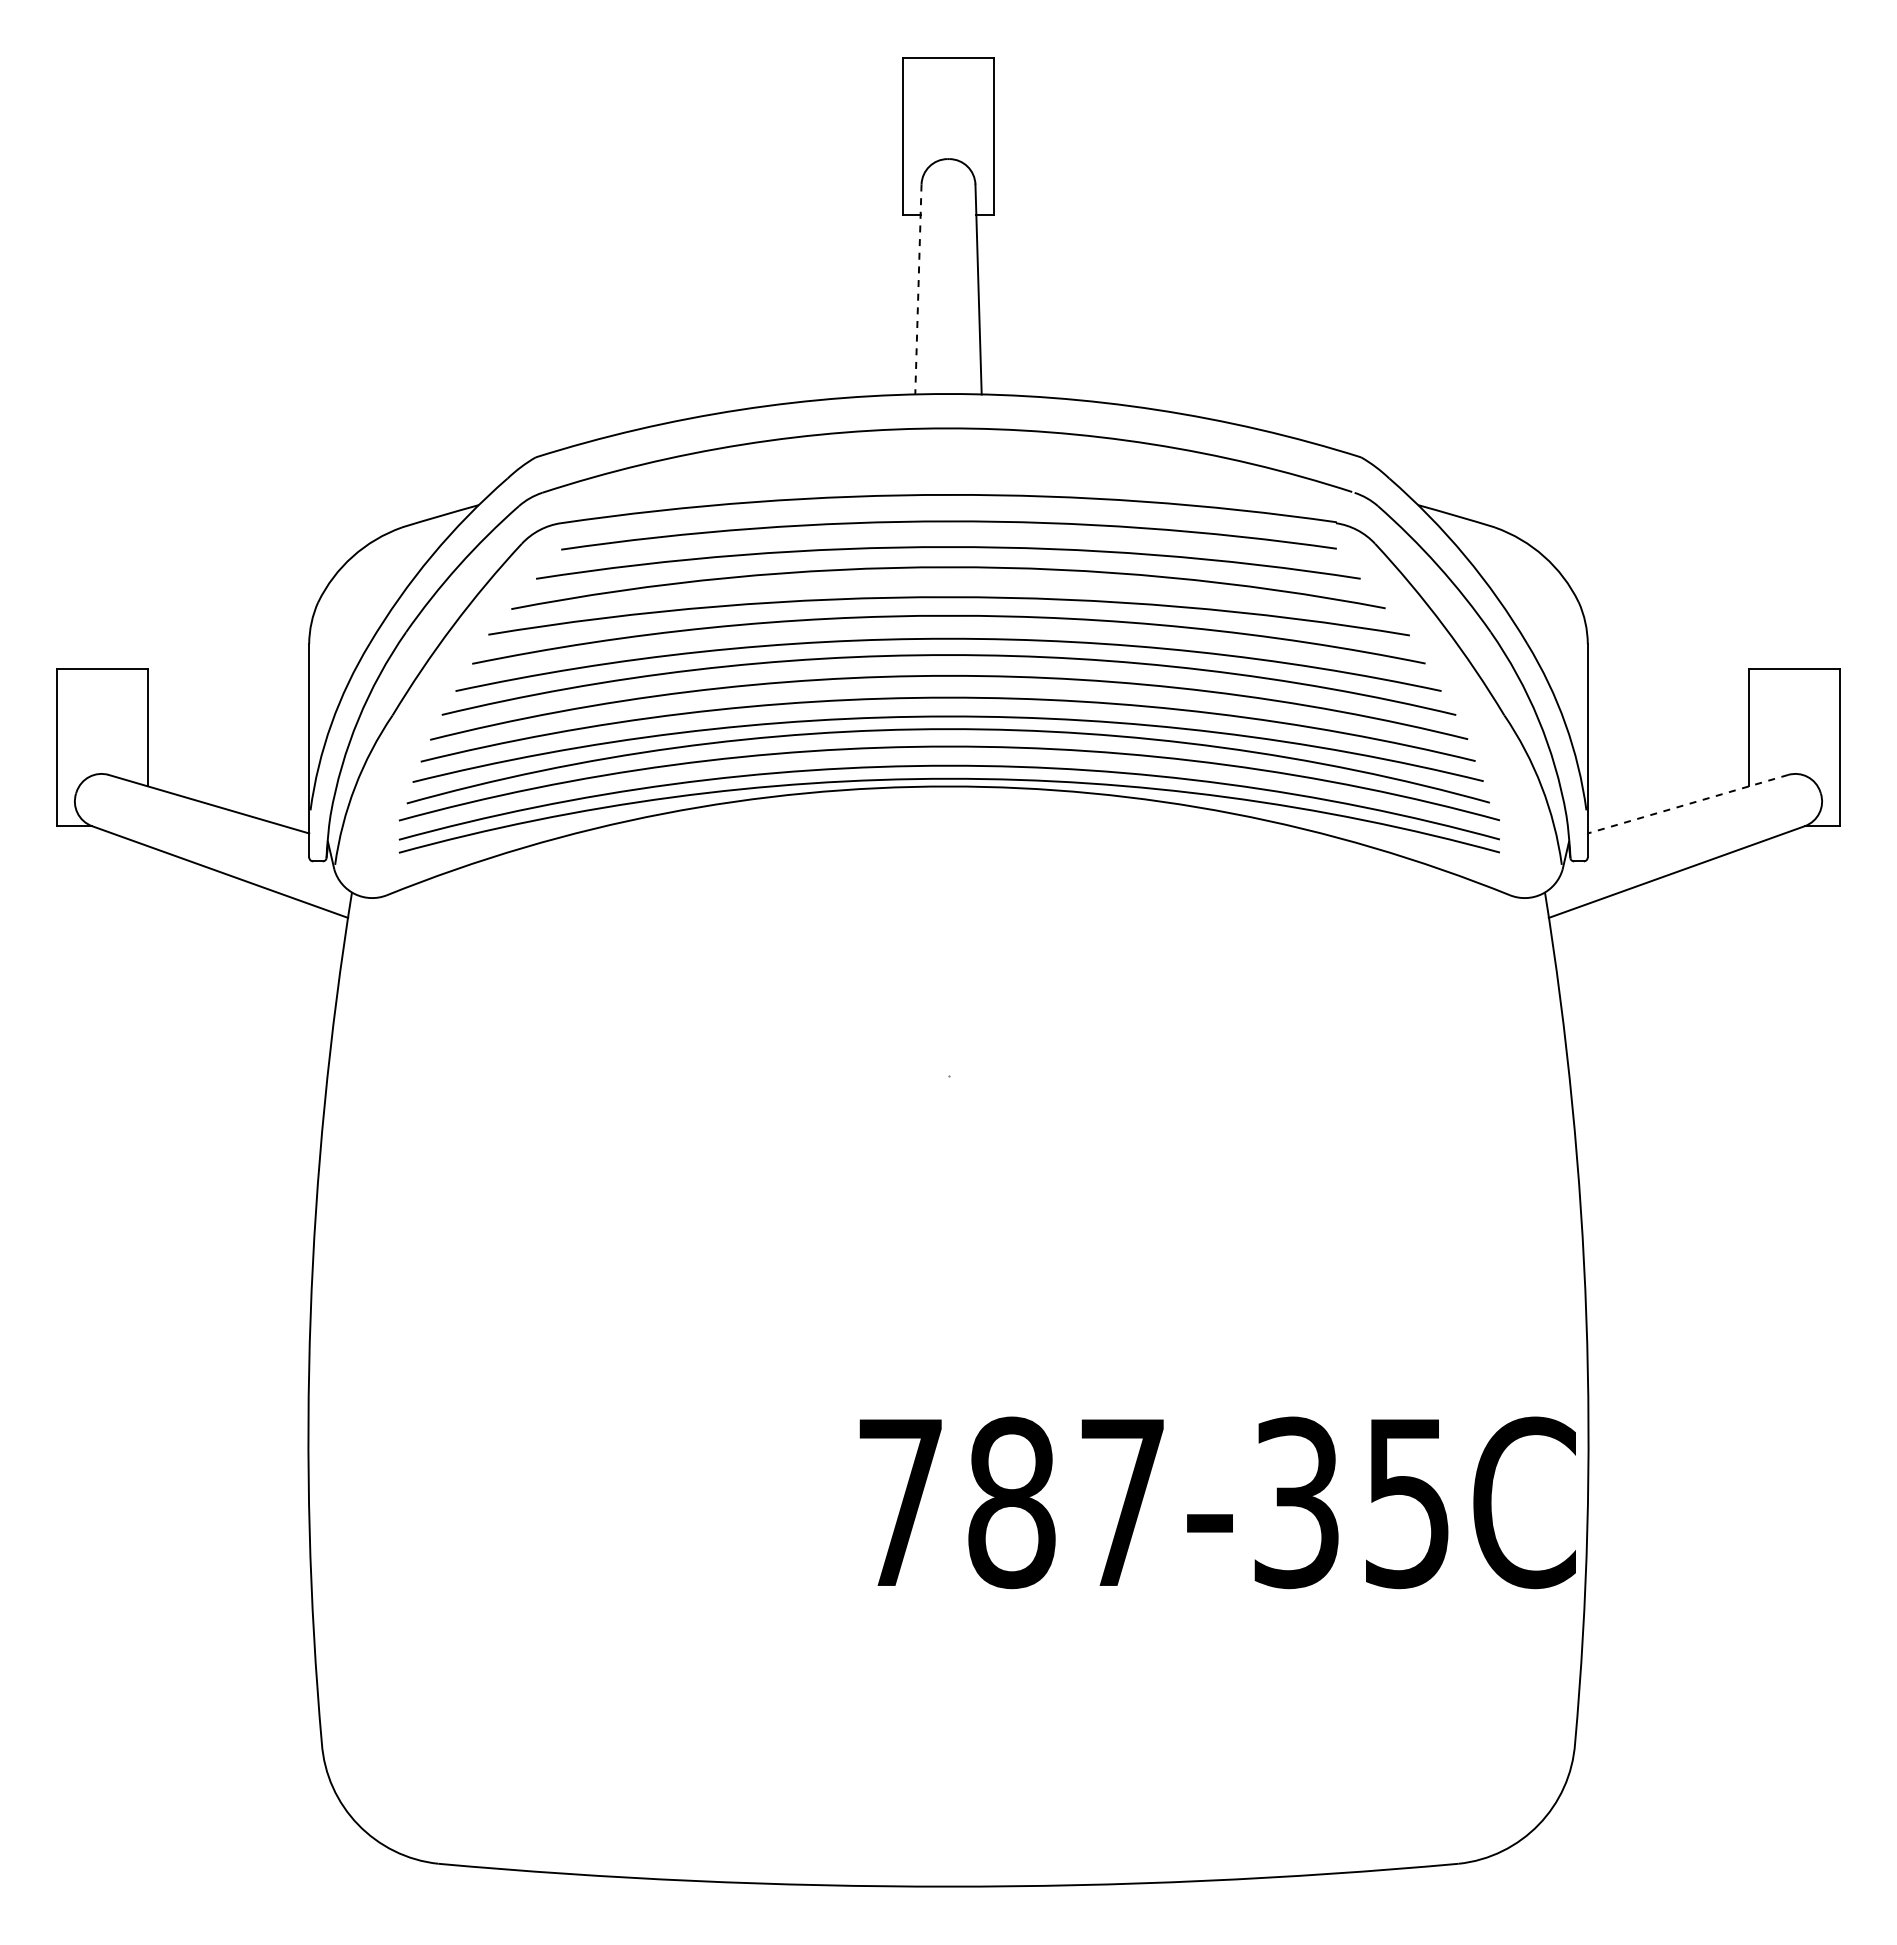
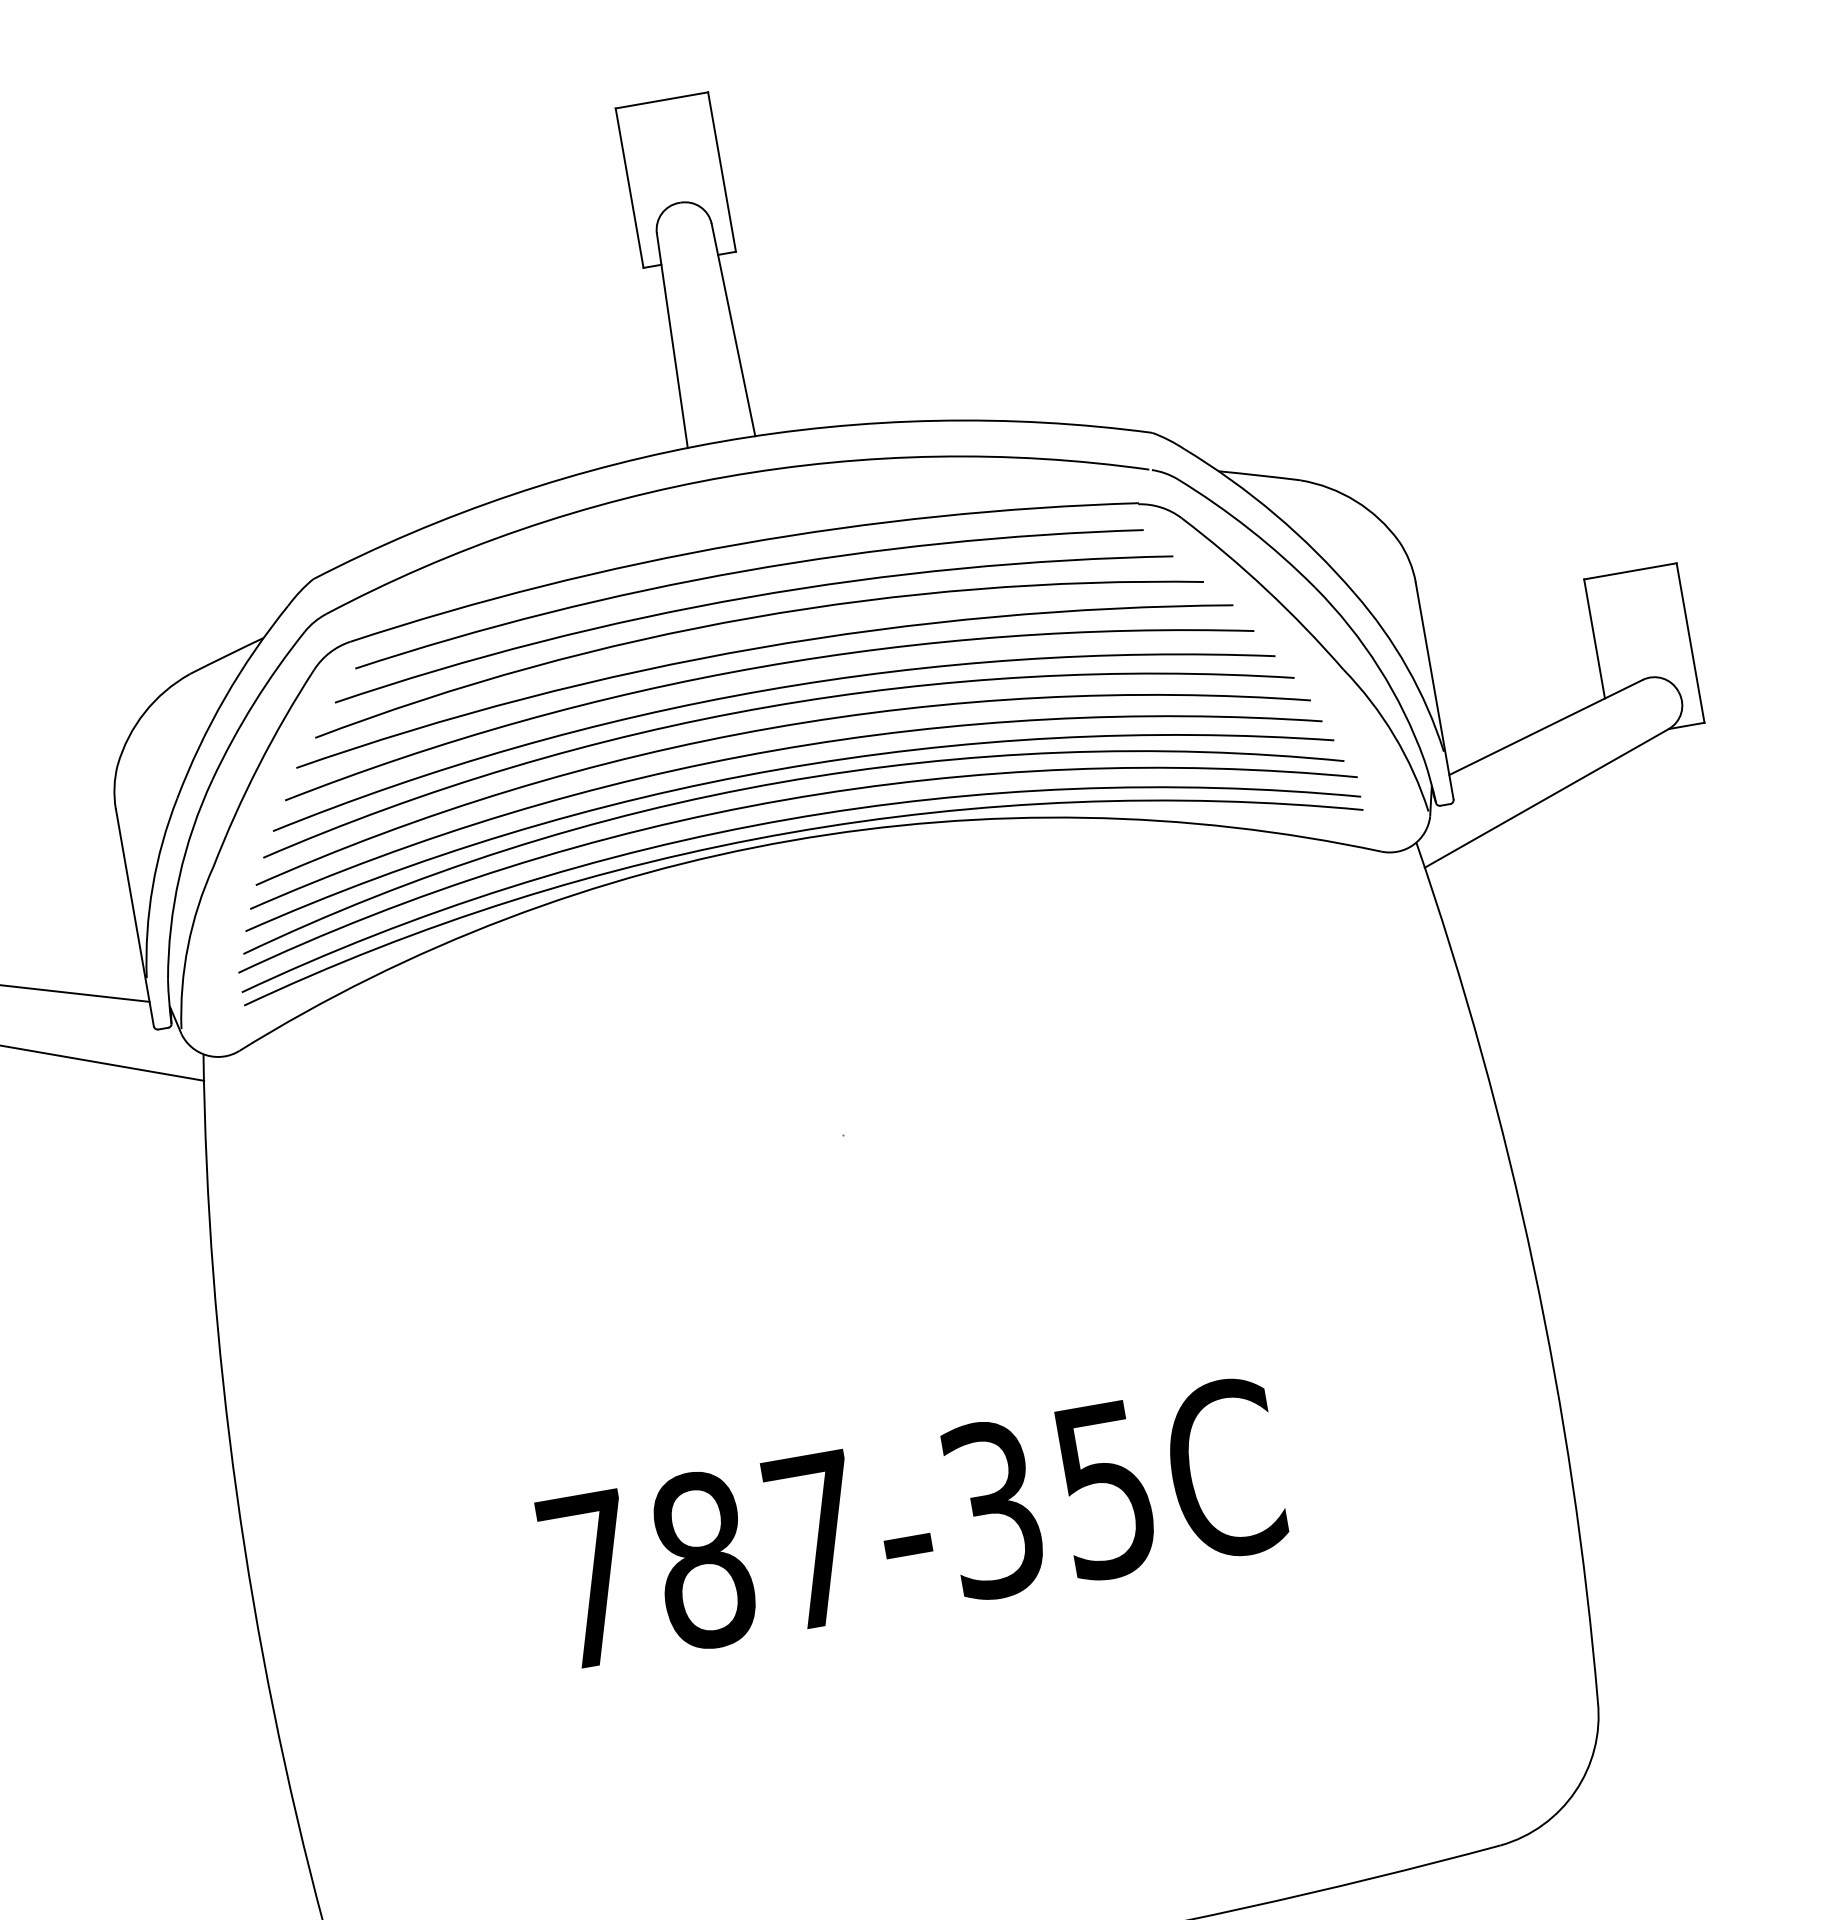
line: (918, 290) -> (672, 341), dashed -> solid
line: (1687, 804) -> (1545, 727), dashed -> solid
text: (1217, 1502) -> (912, 1523), moved

